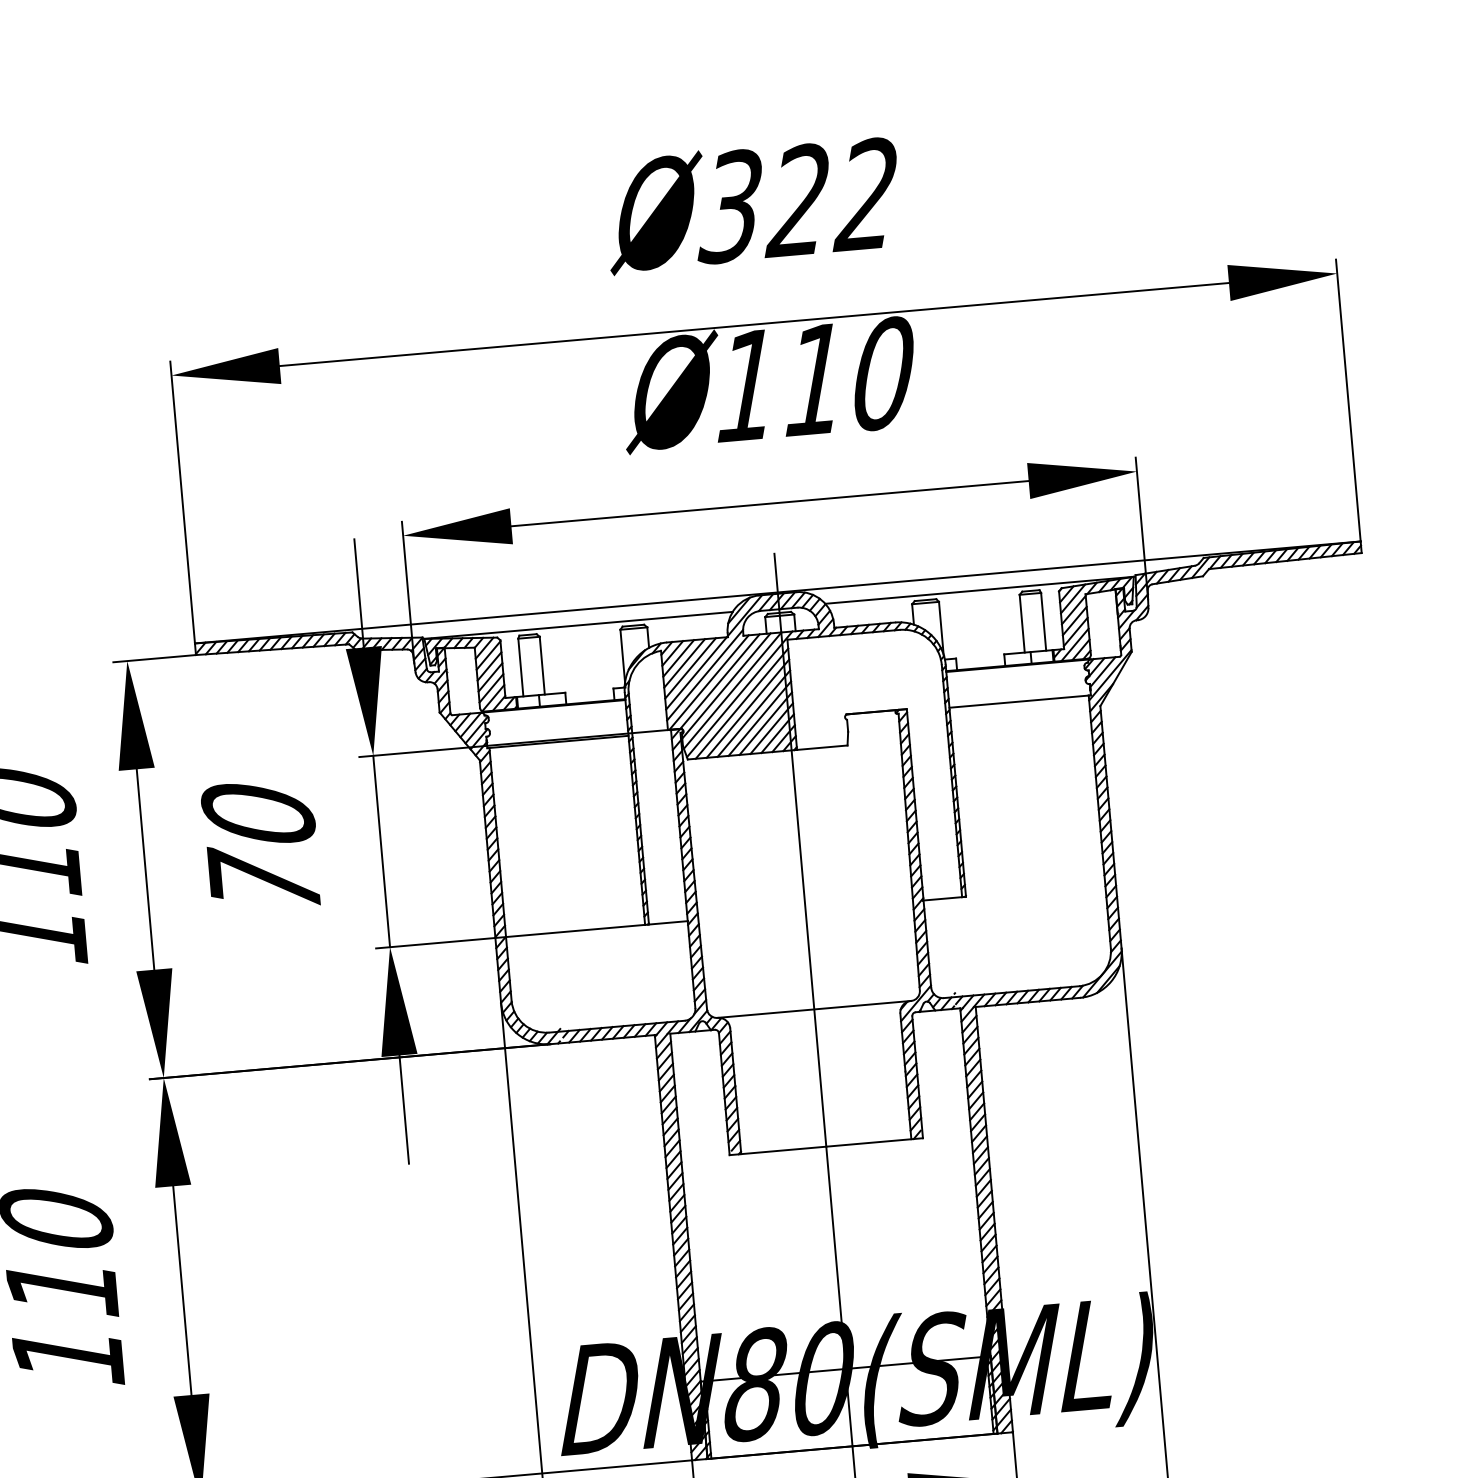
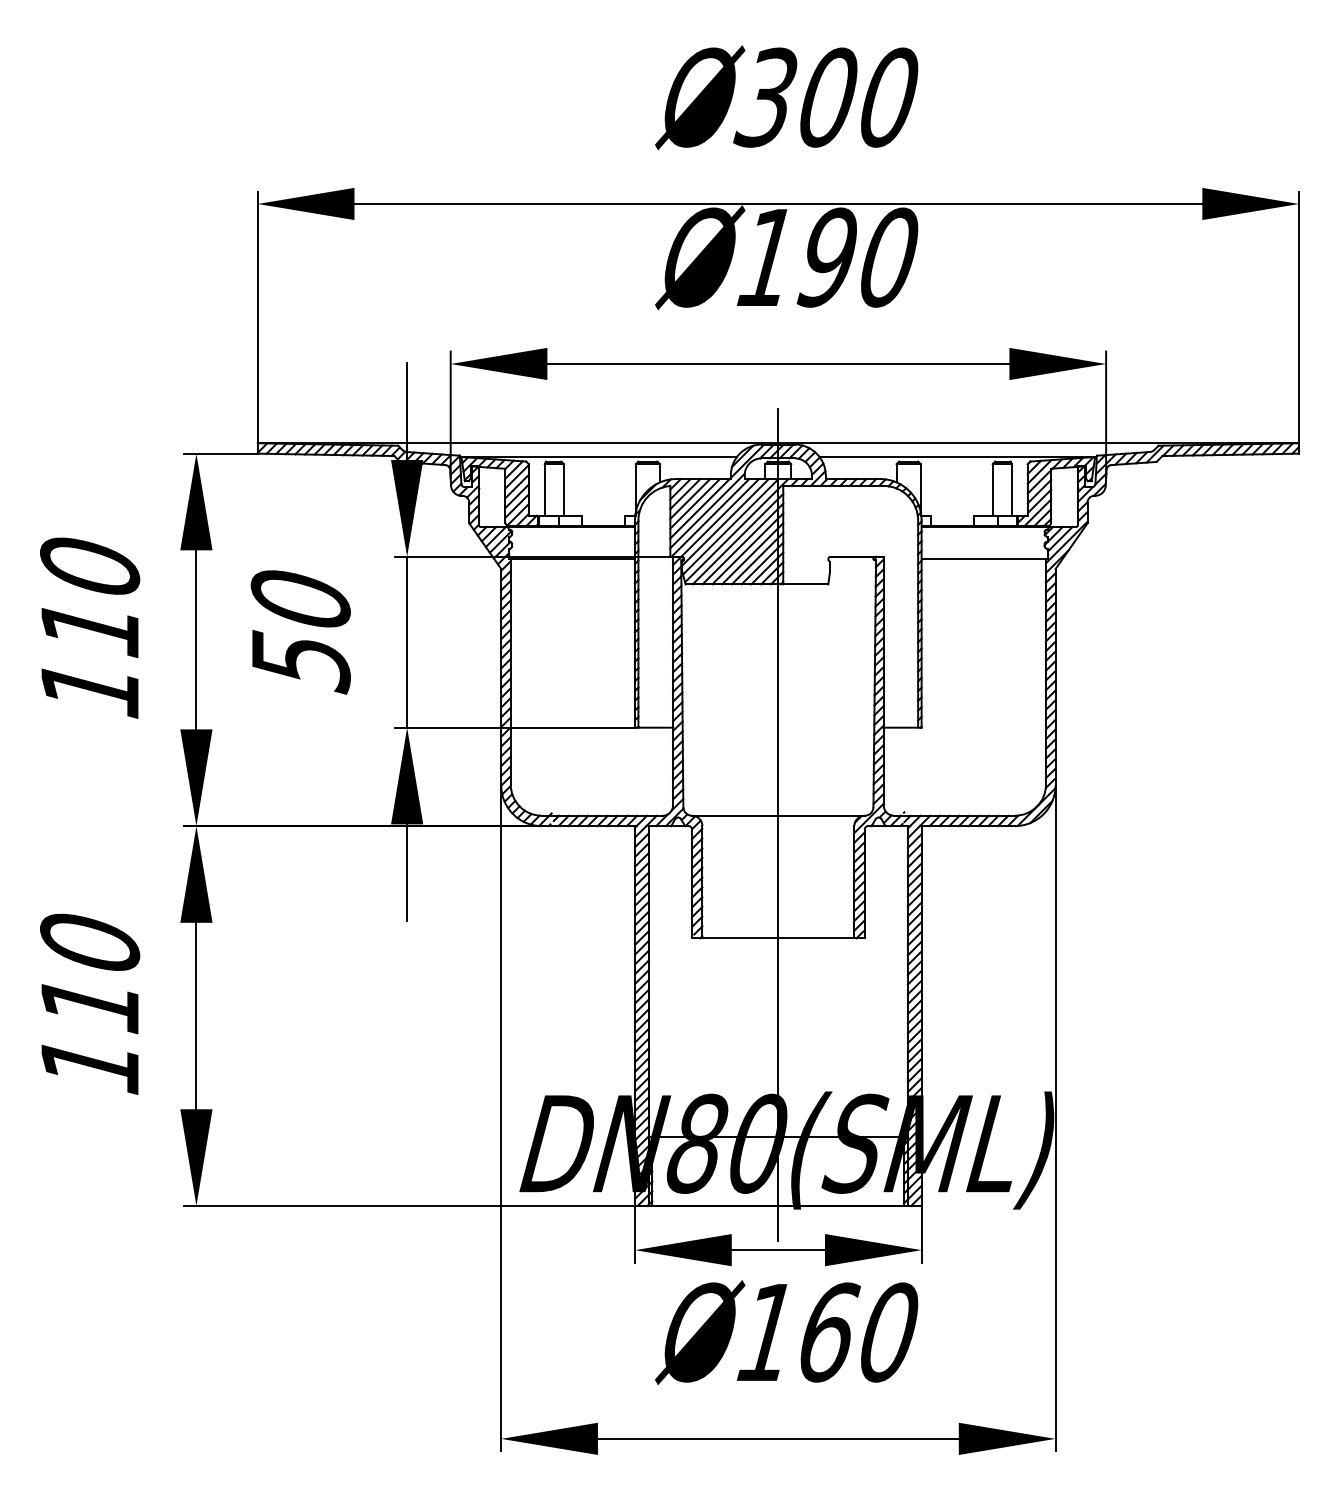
text: (830, 197) -> (855, 97), Ø322 -> Ø300
text: (813, 379) -> (826, 257), Ø110 -> Ø190
text: (265, 881) -> (301, 659), 70 -> 50

